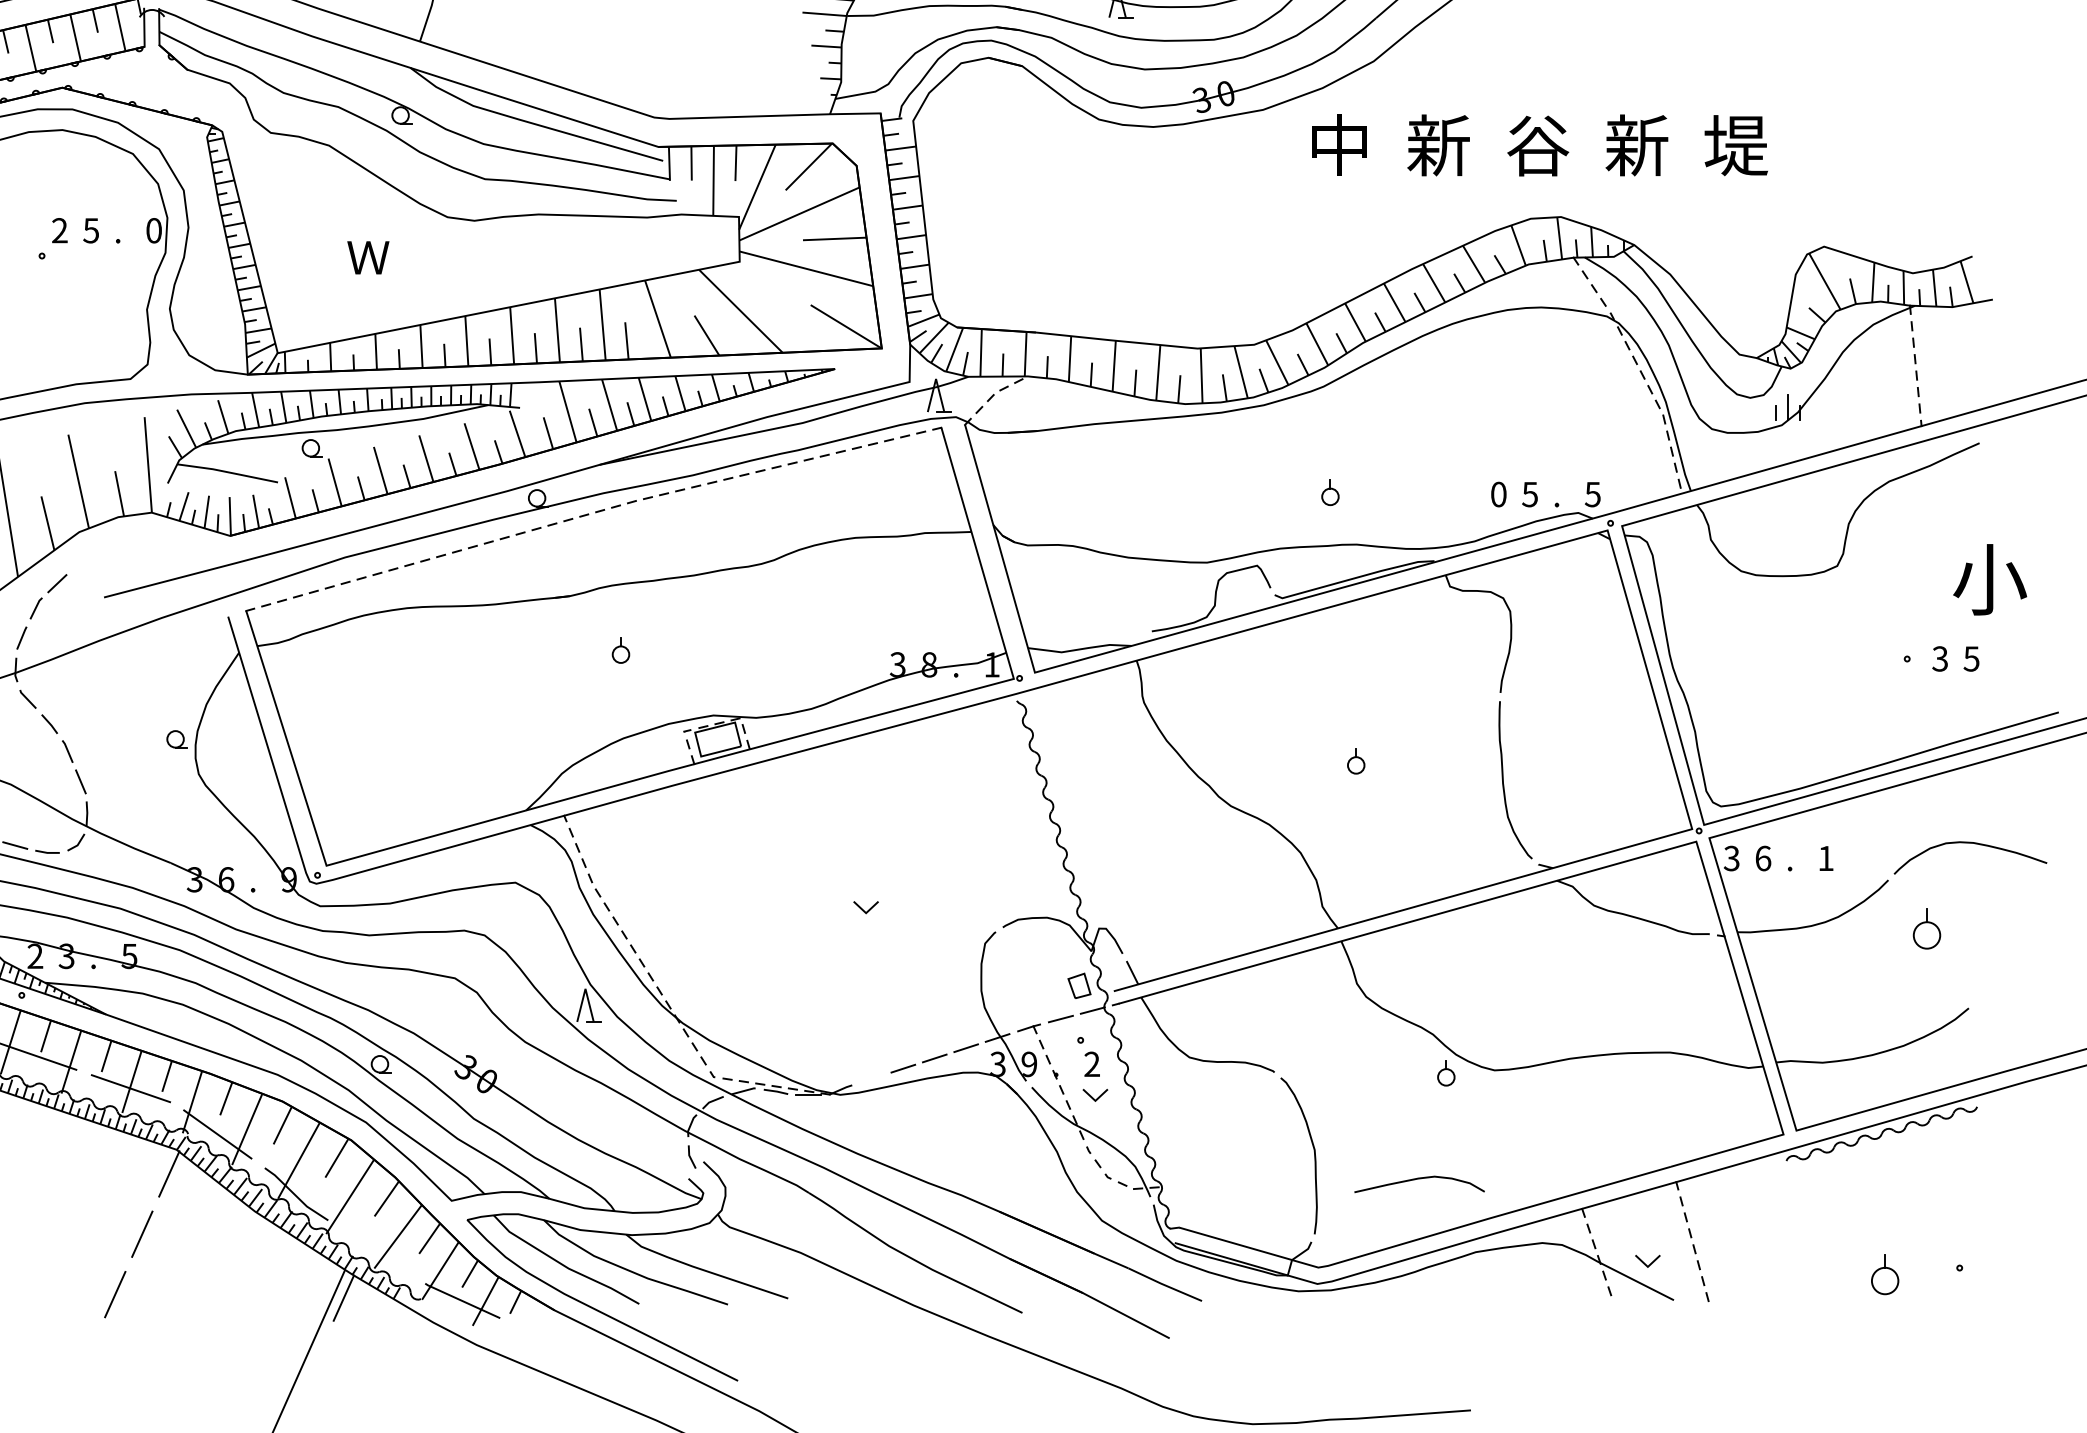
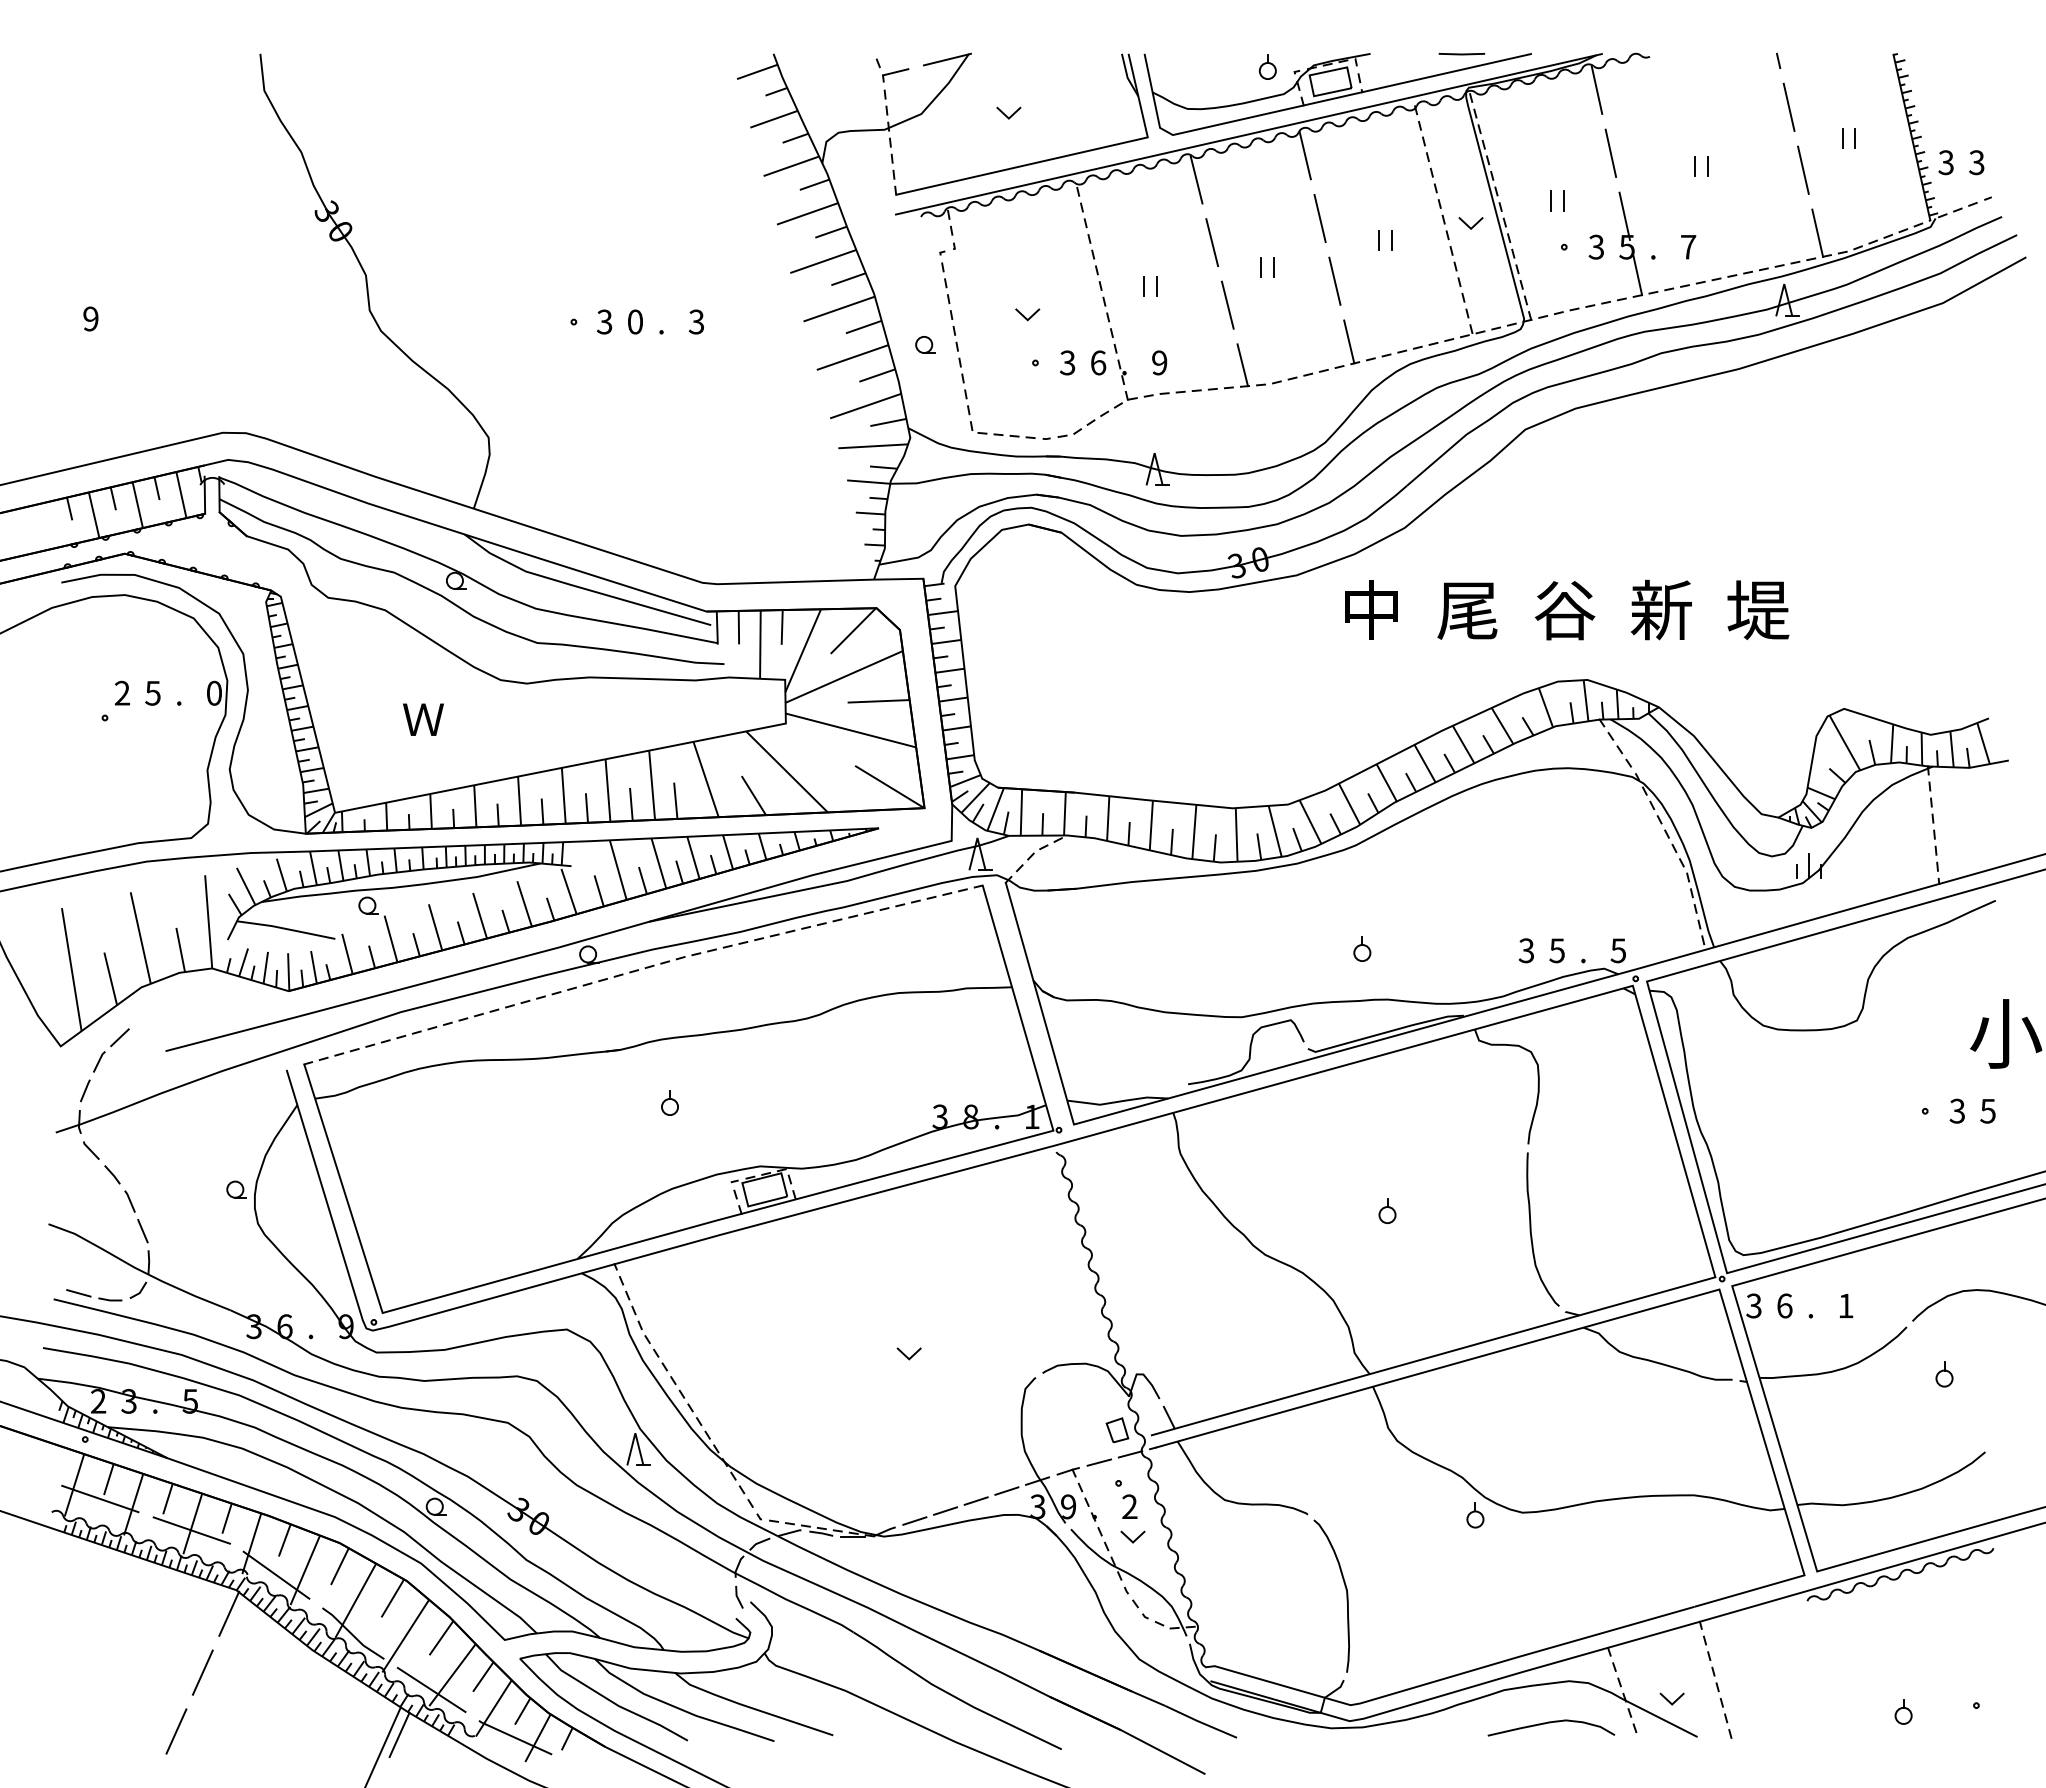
text: (1438, 144) -> (1467, 609), 新 -> 尾
text: (1498, 494) -> (1526, 950), 0 -> 3
part: (1926, 928) -> (1944, 1374), size x0.62
line: (871, 1078) -> (914, 1520), added
curve: (1418, 1179) -> (1550, 1723), moved
line: (376, 1251) -> (431, 1689), added
part: (1884, 1274) -> (1903, 1711), size x0.62

